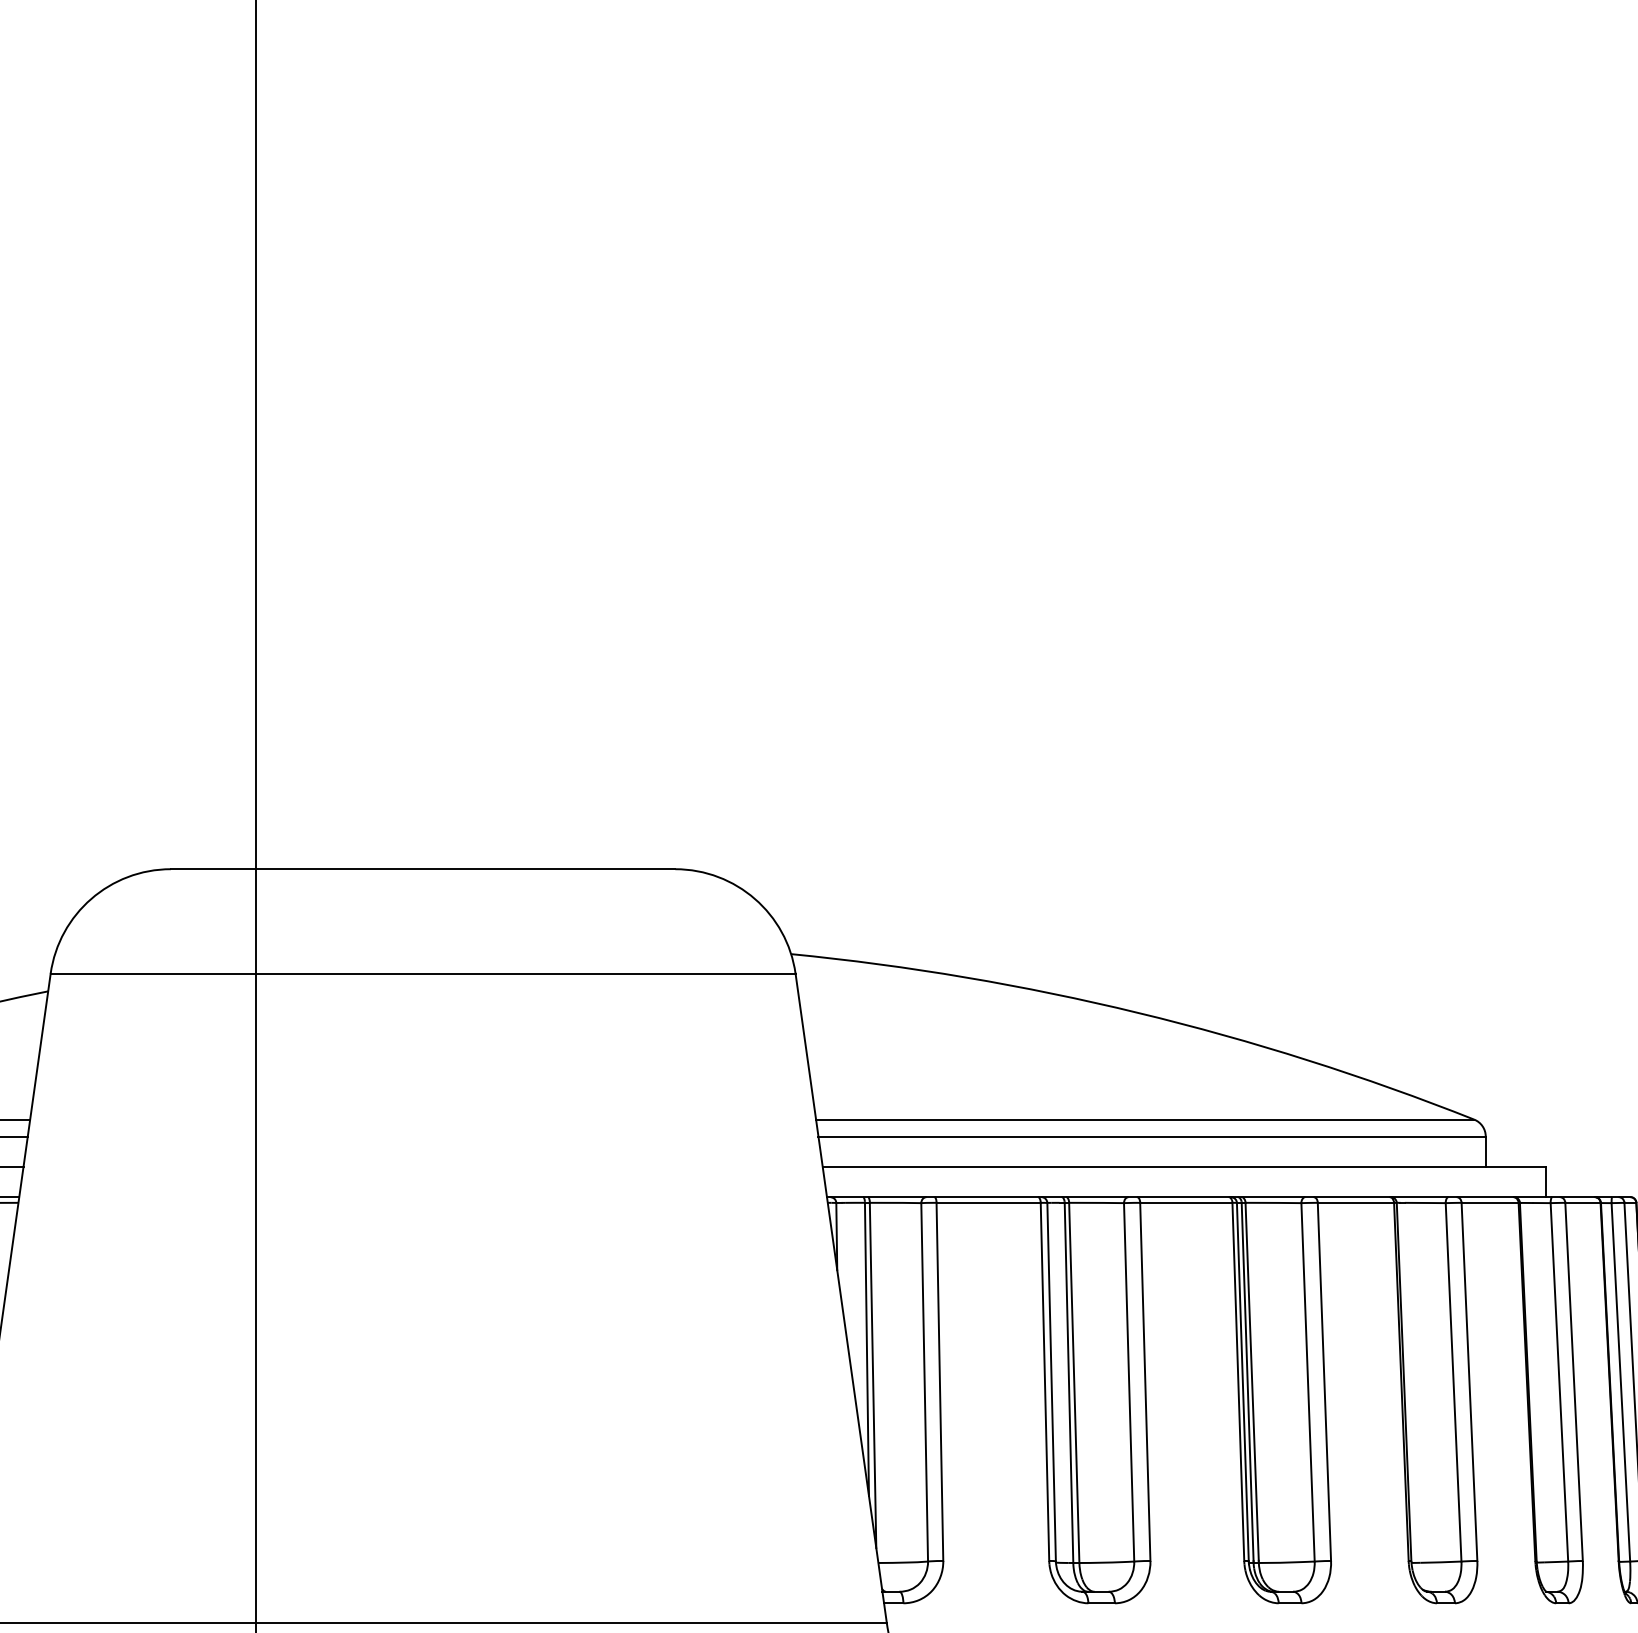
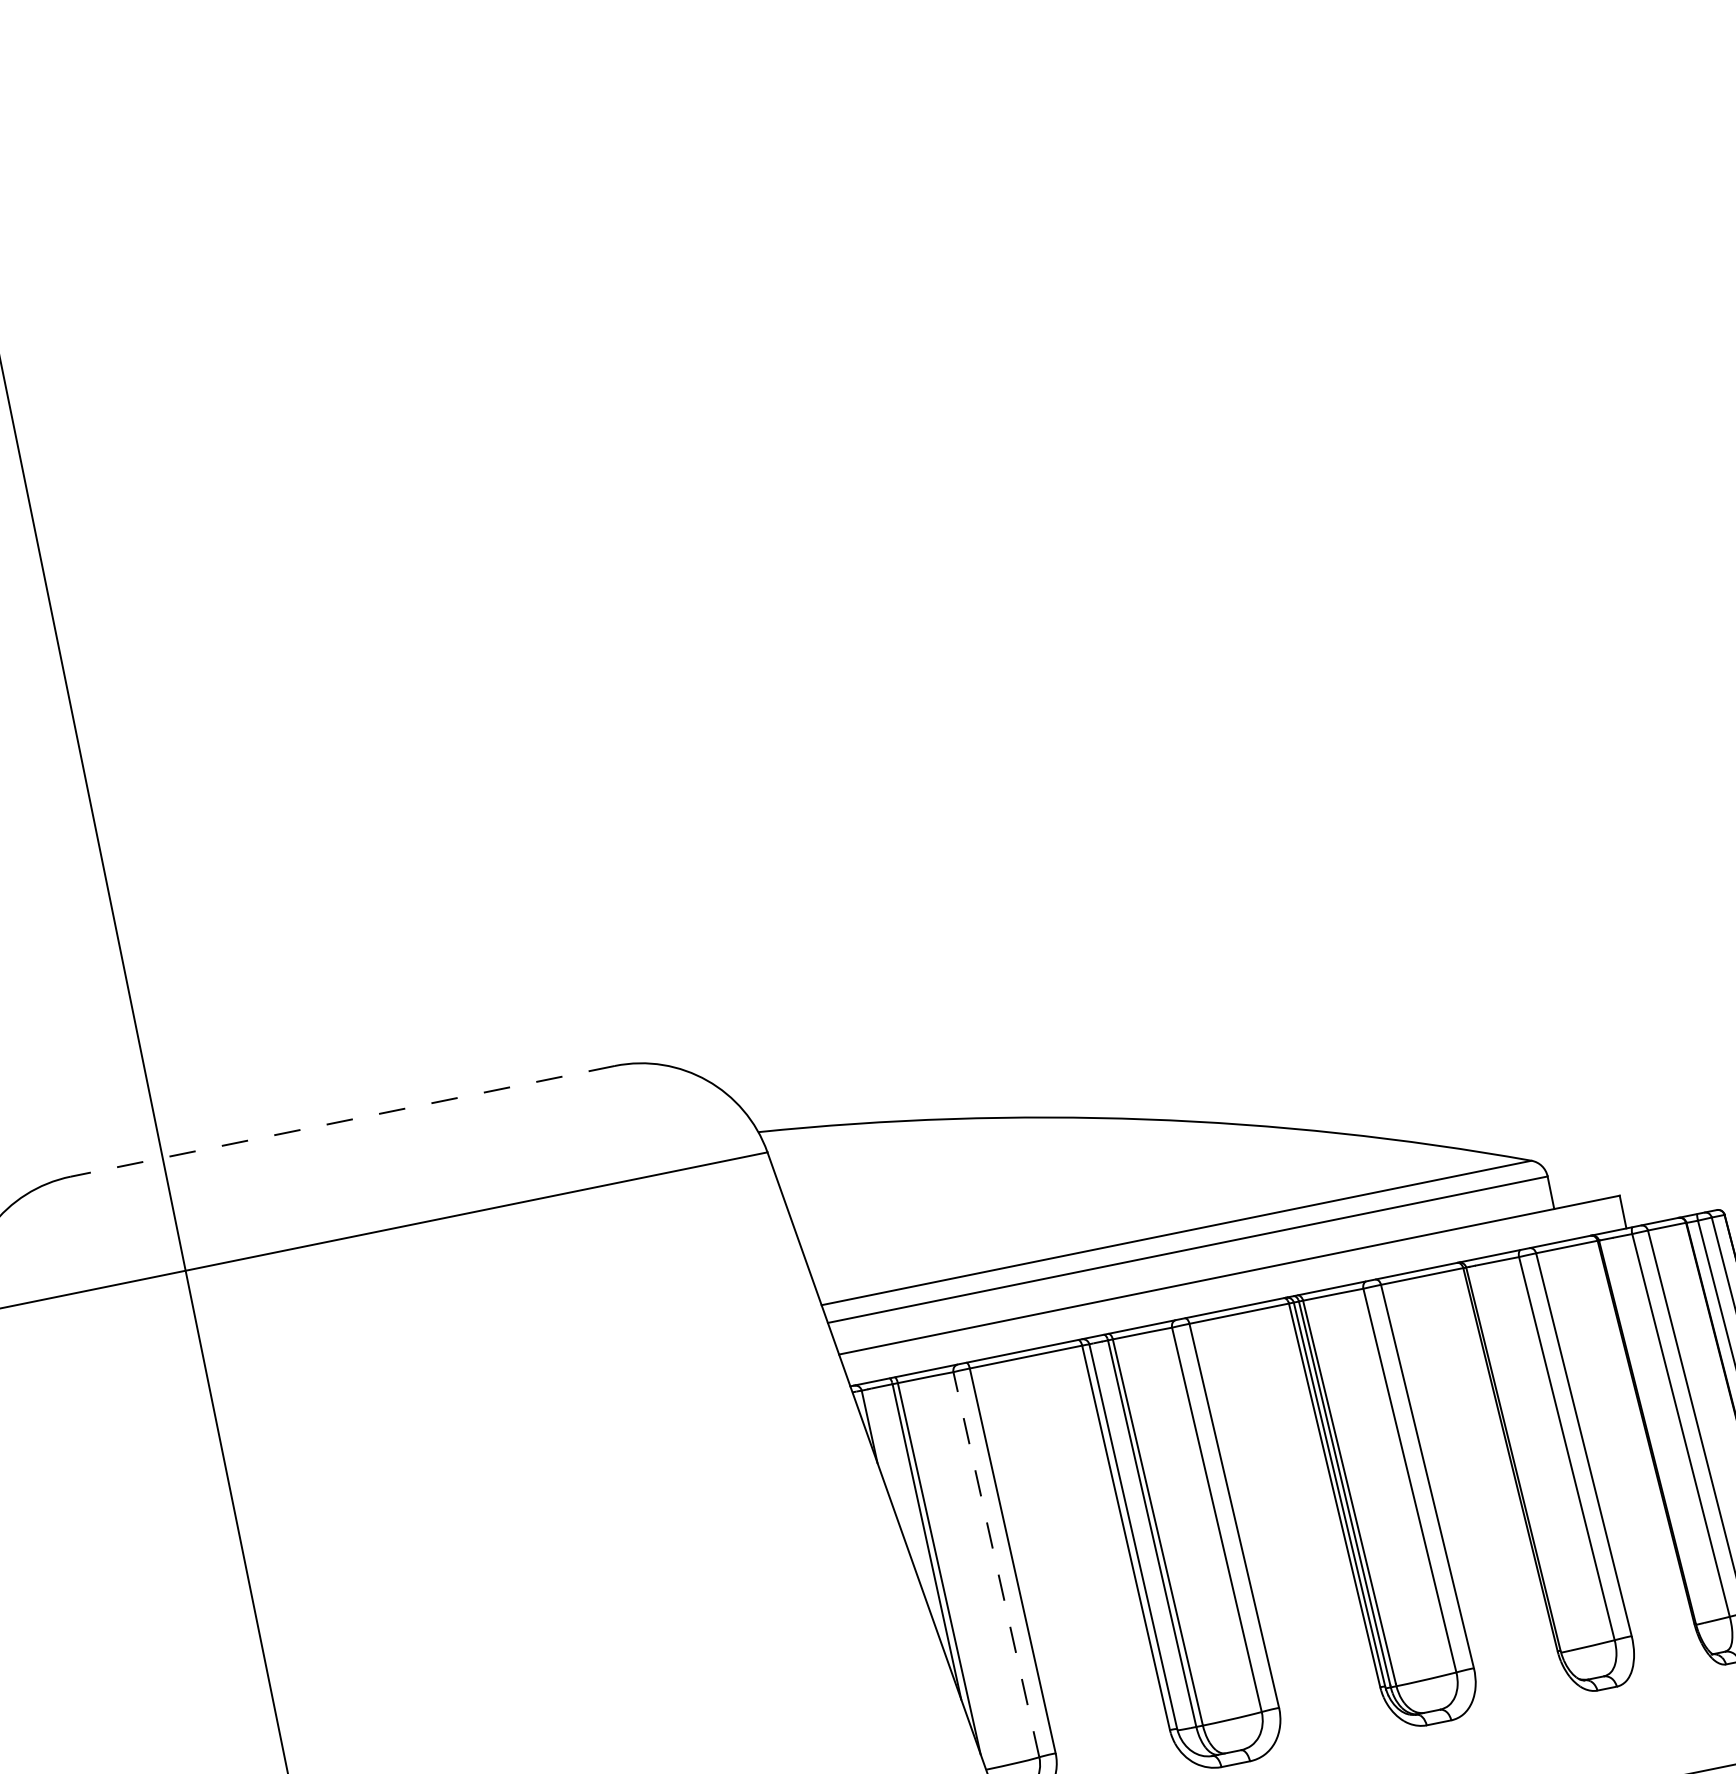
line: (422, 869) -> (342, 1121), solid -> dashed
line: (924, 1381) -> (996, 1563), solid -> dashed

